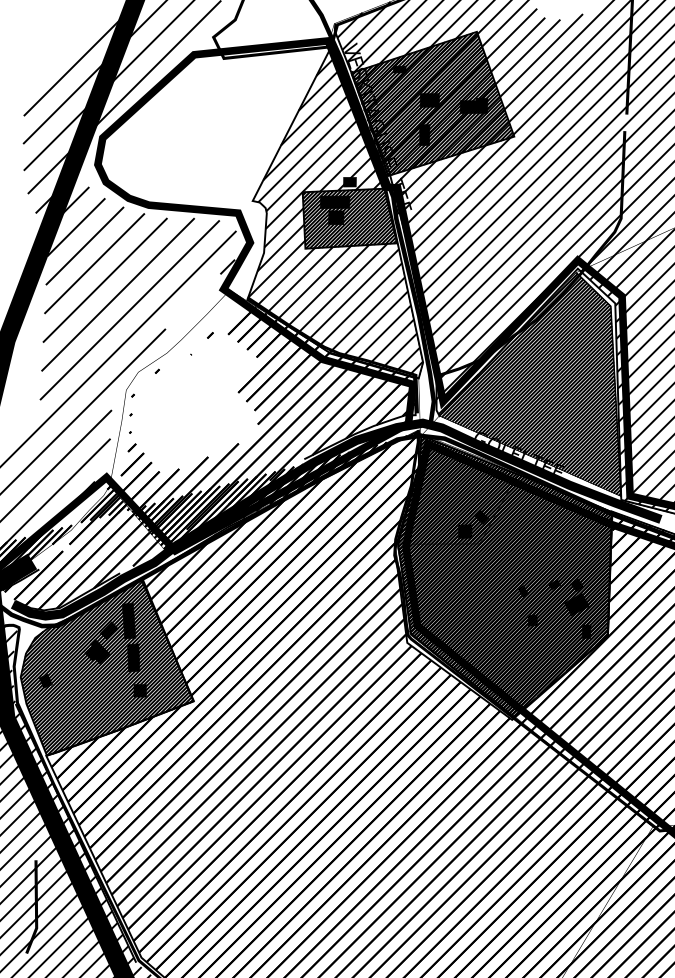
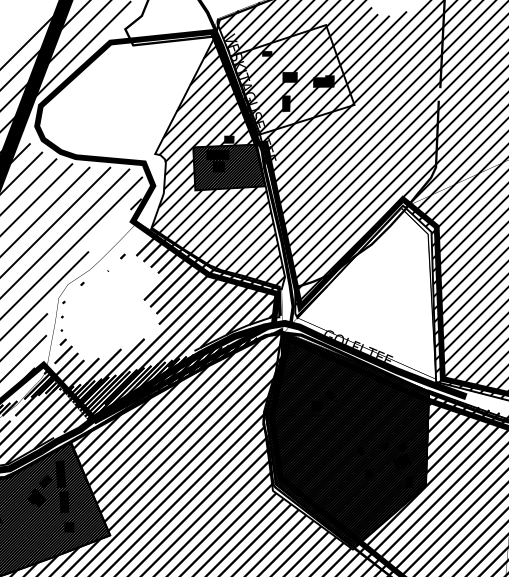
hatch: (432, 103) -> (292, 79), removed
hatch: (531, 384) -> (367, 293), removed

